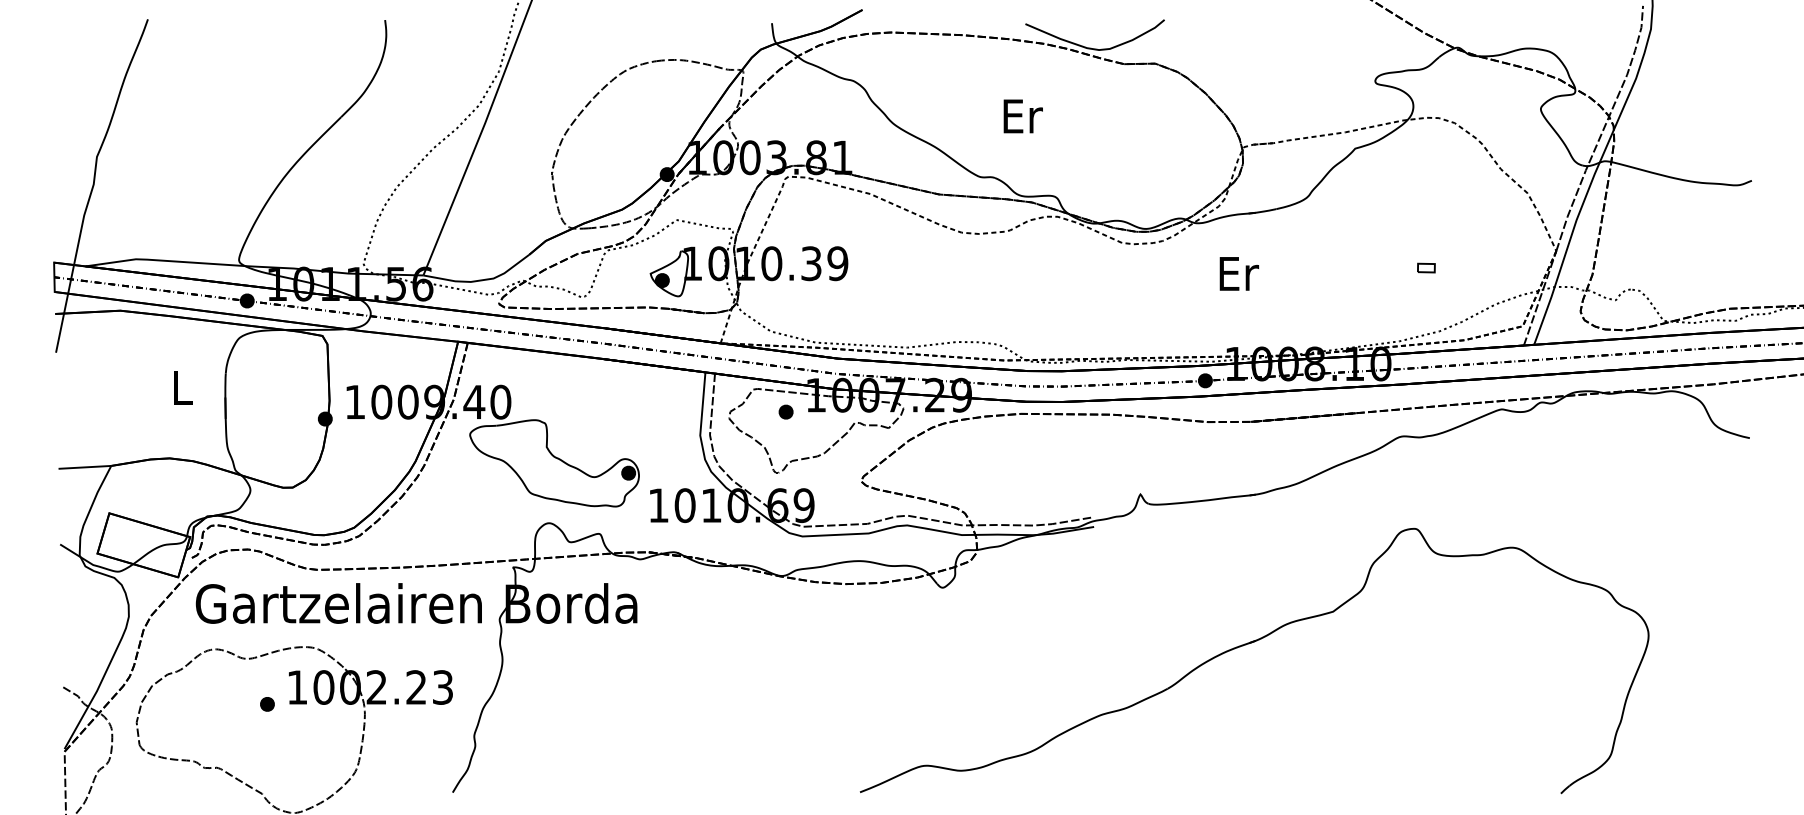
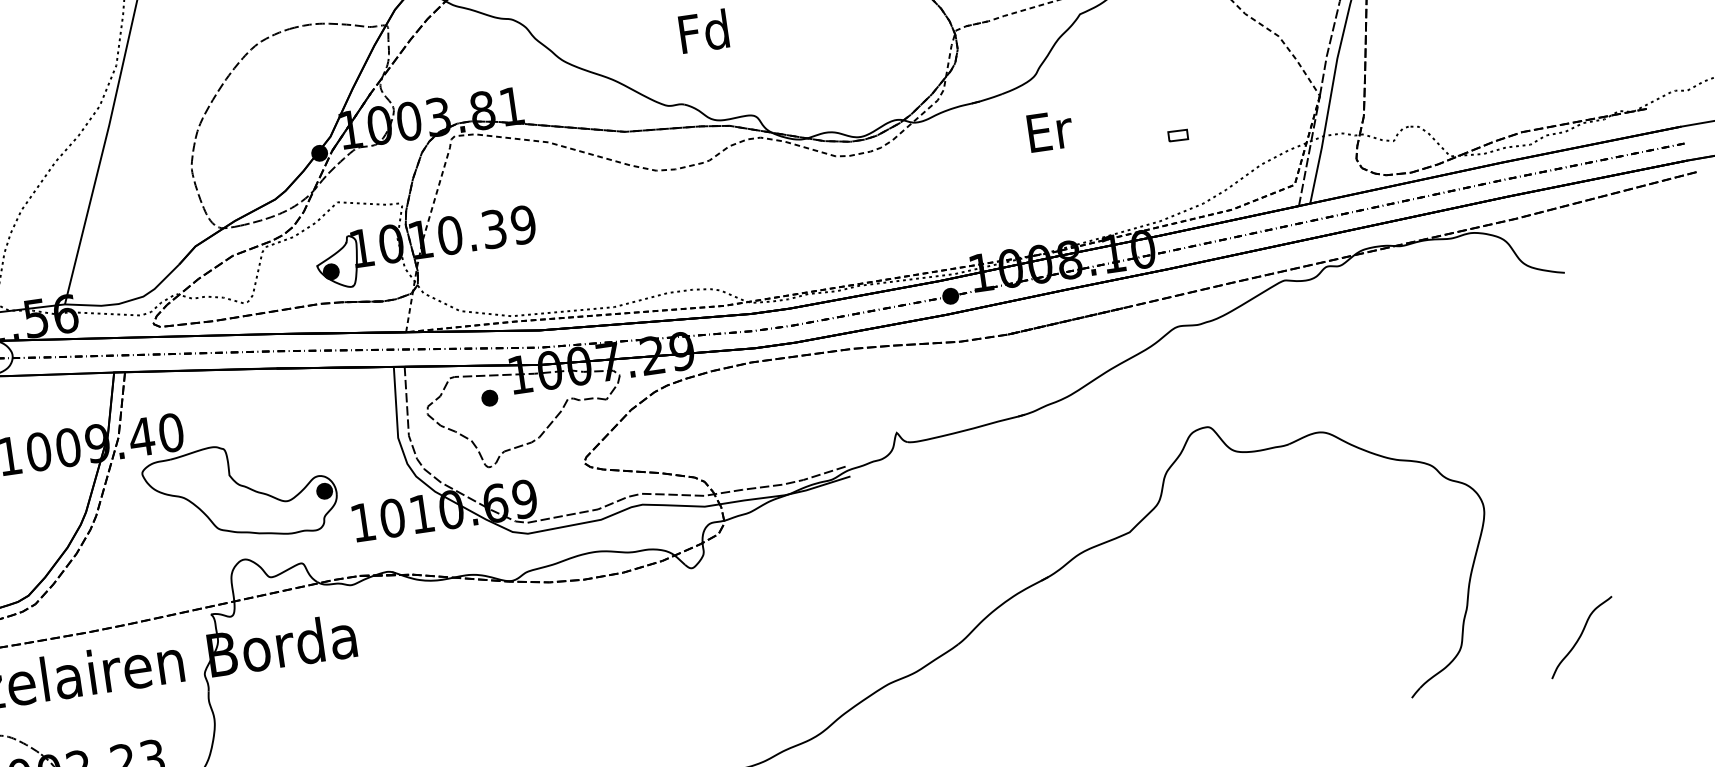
text: (1021, 115) -> (703, 30), Er -> Fd
text: (1239, 273) -> (1050, 130), moved
curve: (1718, 760) -> (1581, 635), added

